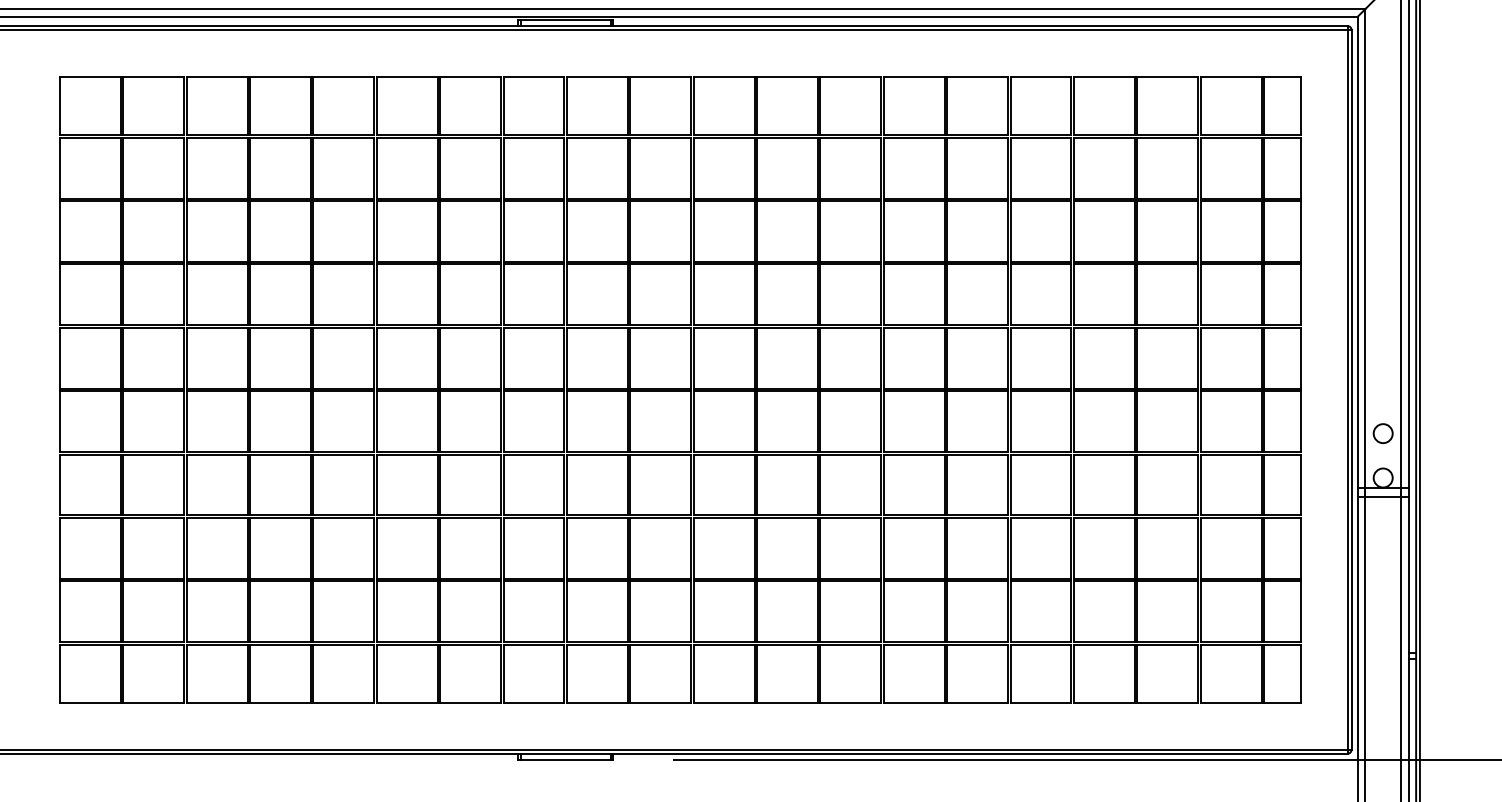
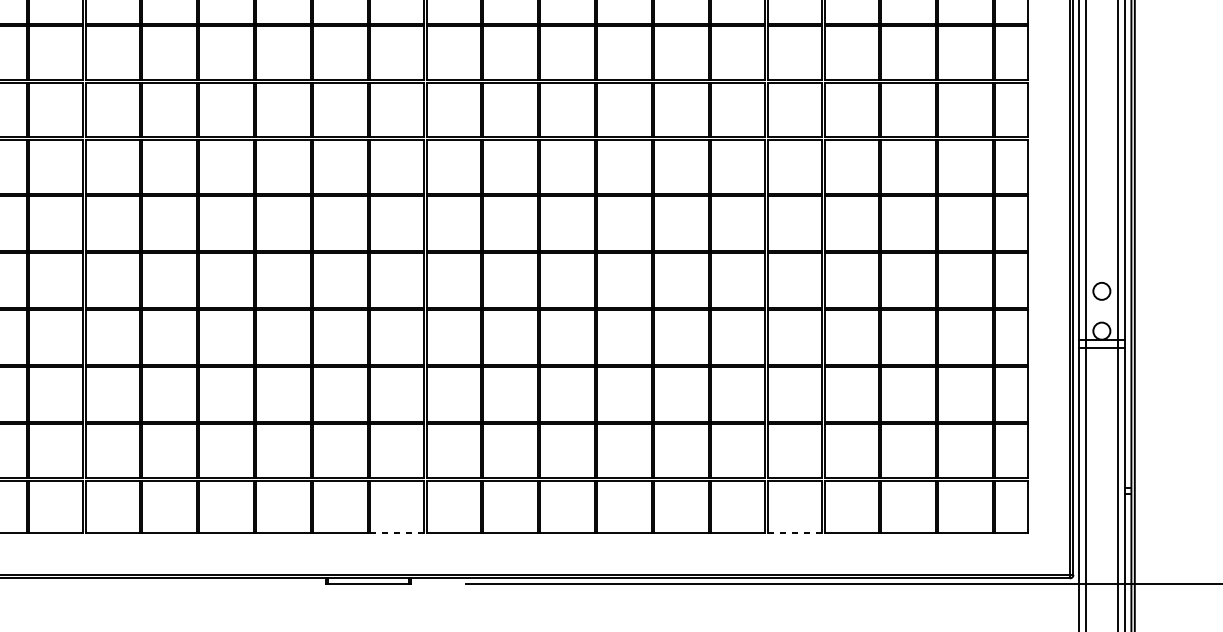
line: (597, 703) -> (397, 533), solid -> dashed
line: (1041, 703) -> (795, 533), solid -> dashed

